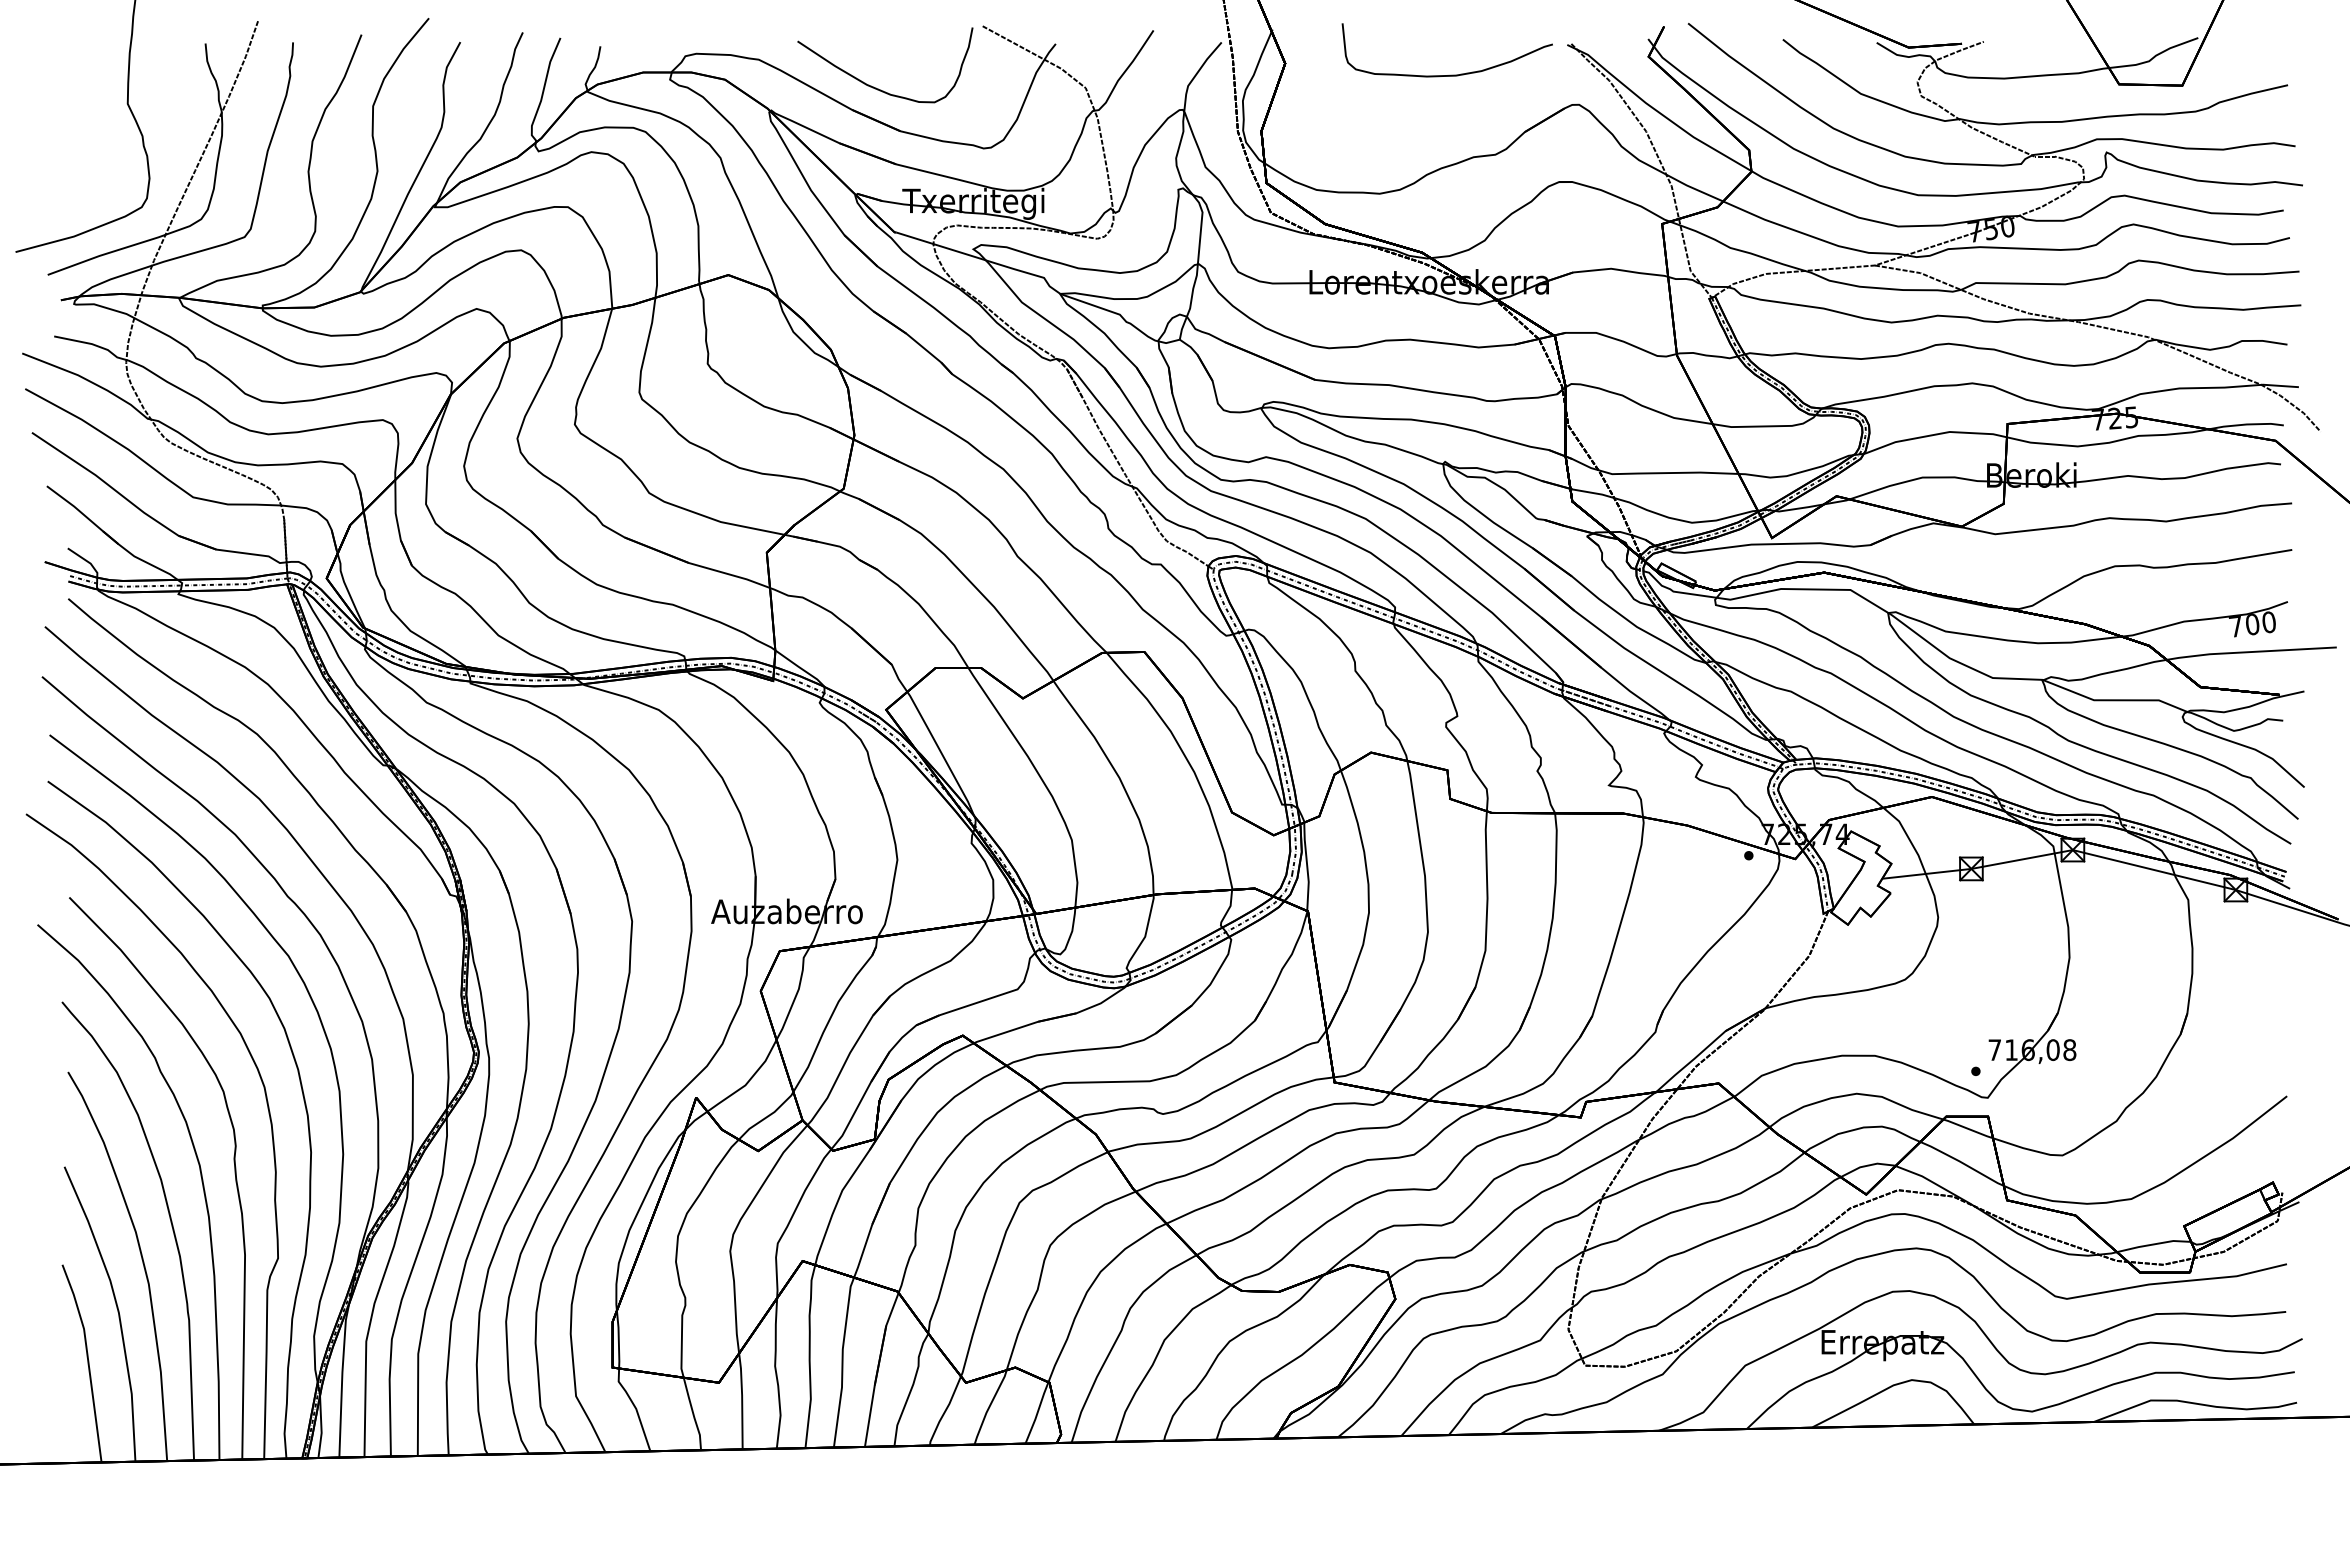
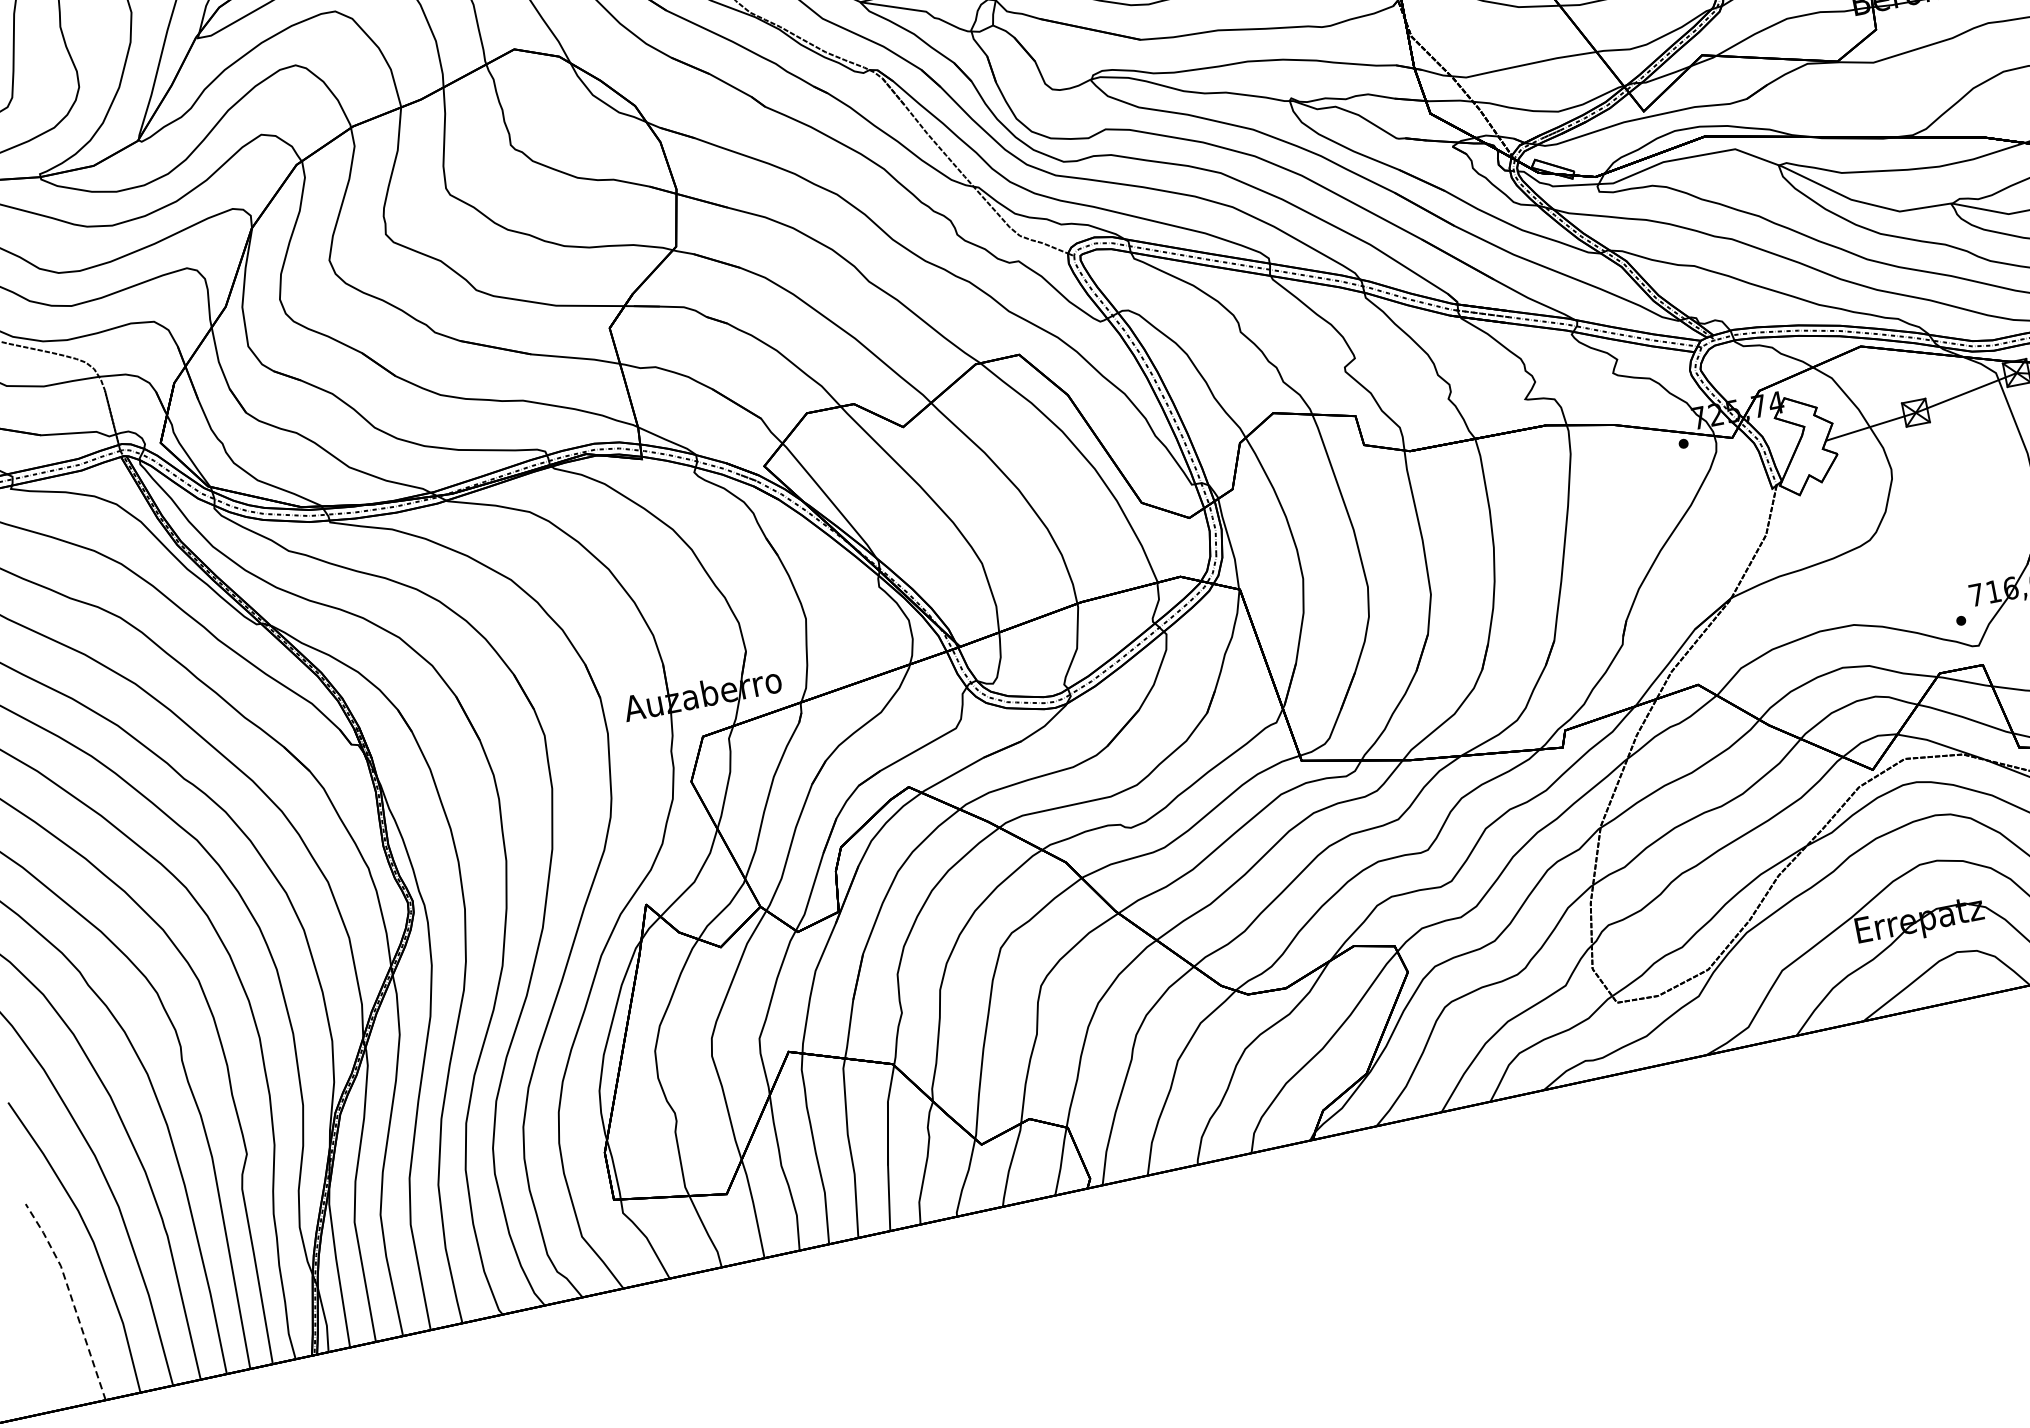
line: (88, 1360) -> (71, 1297), solid -> dashed

